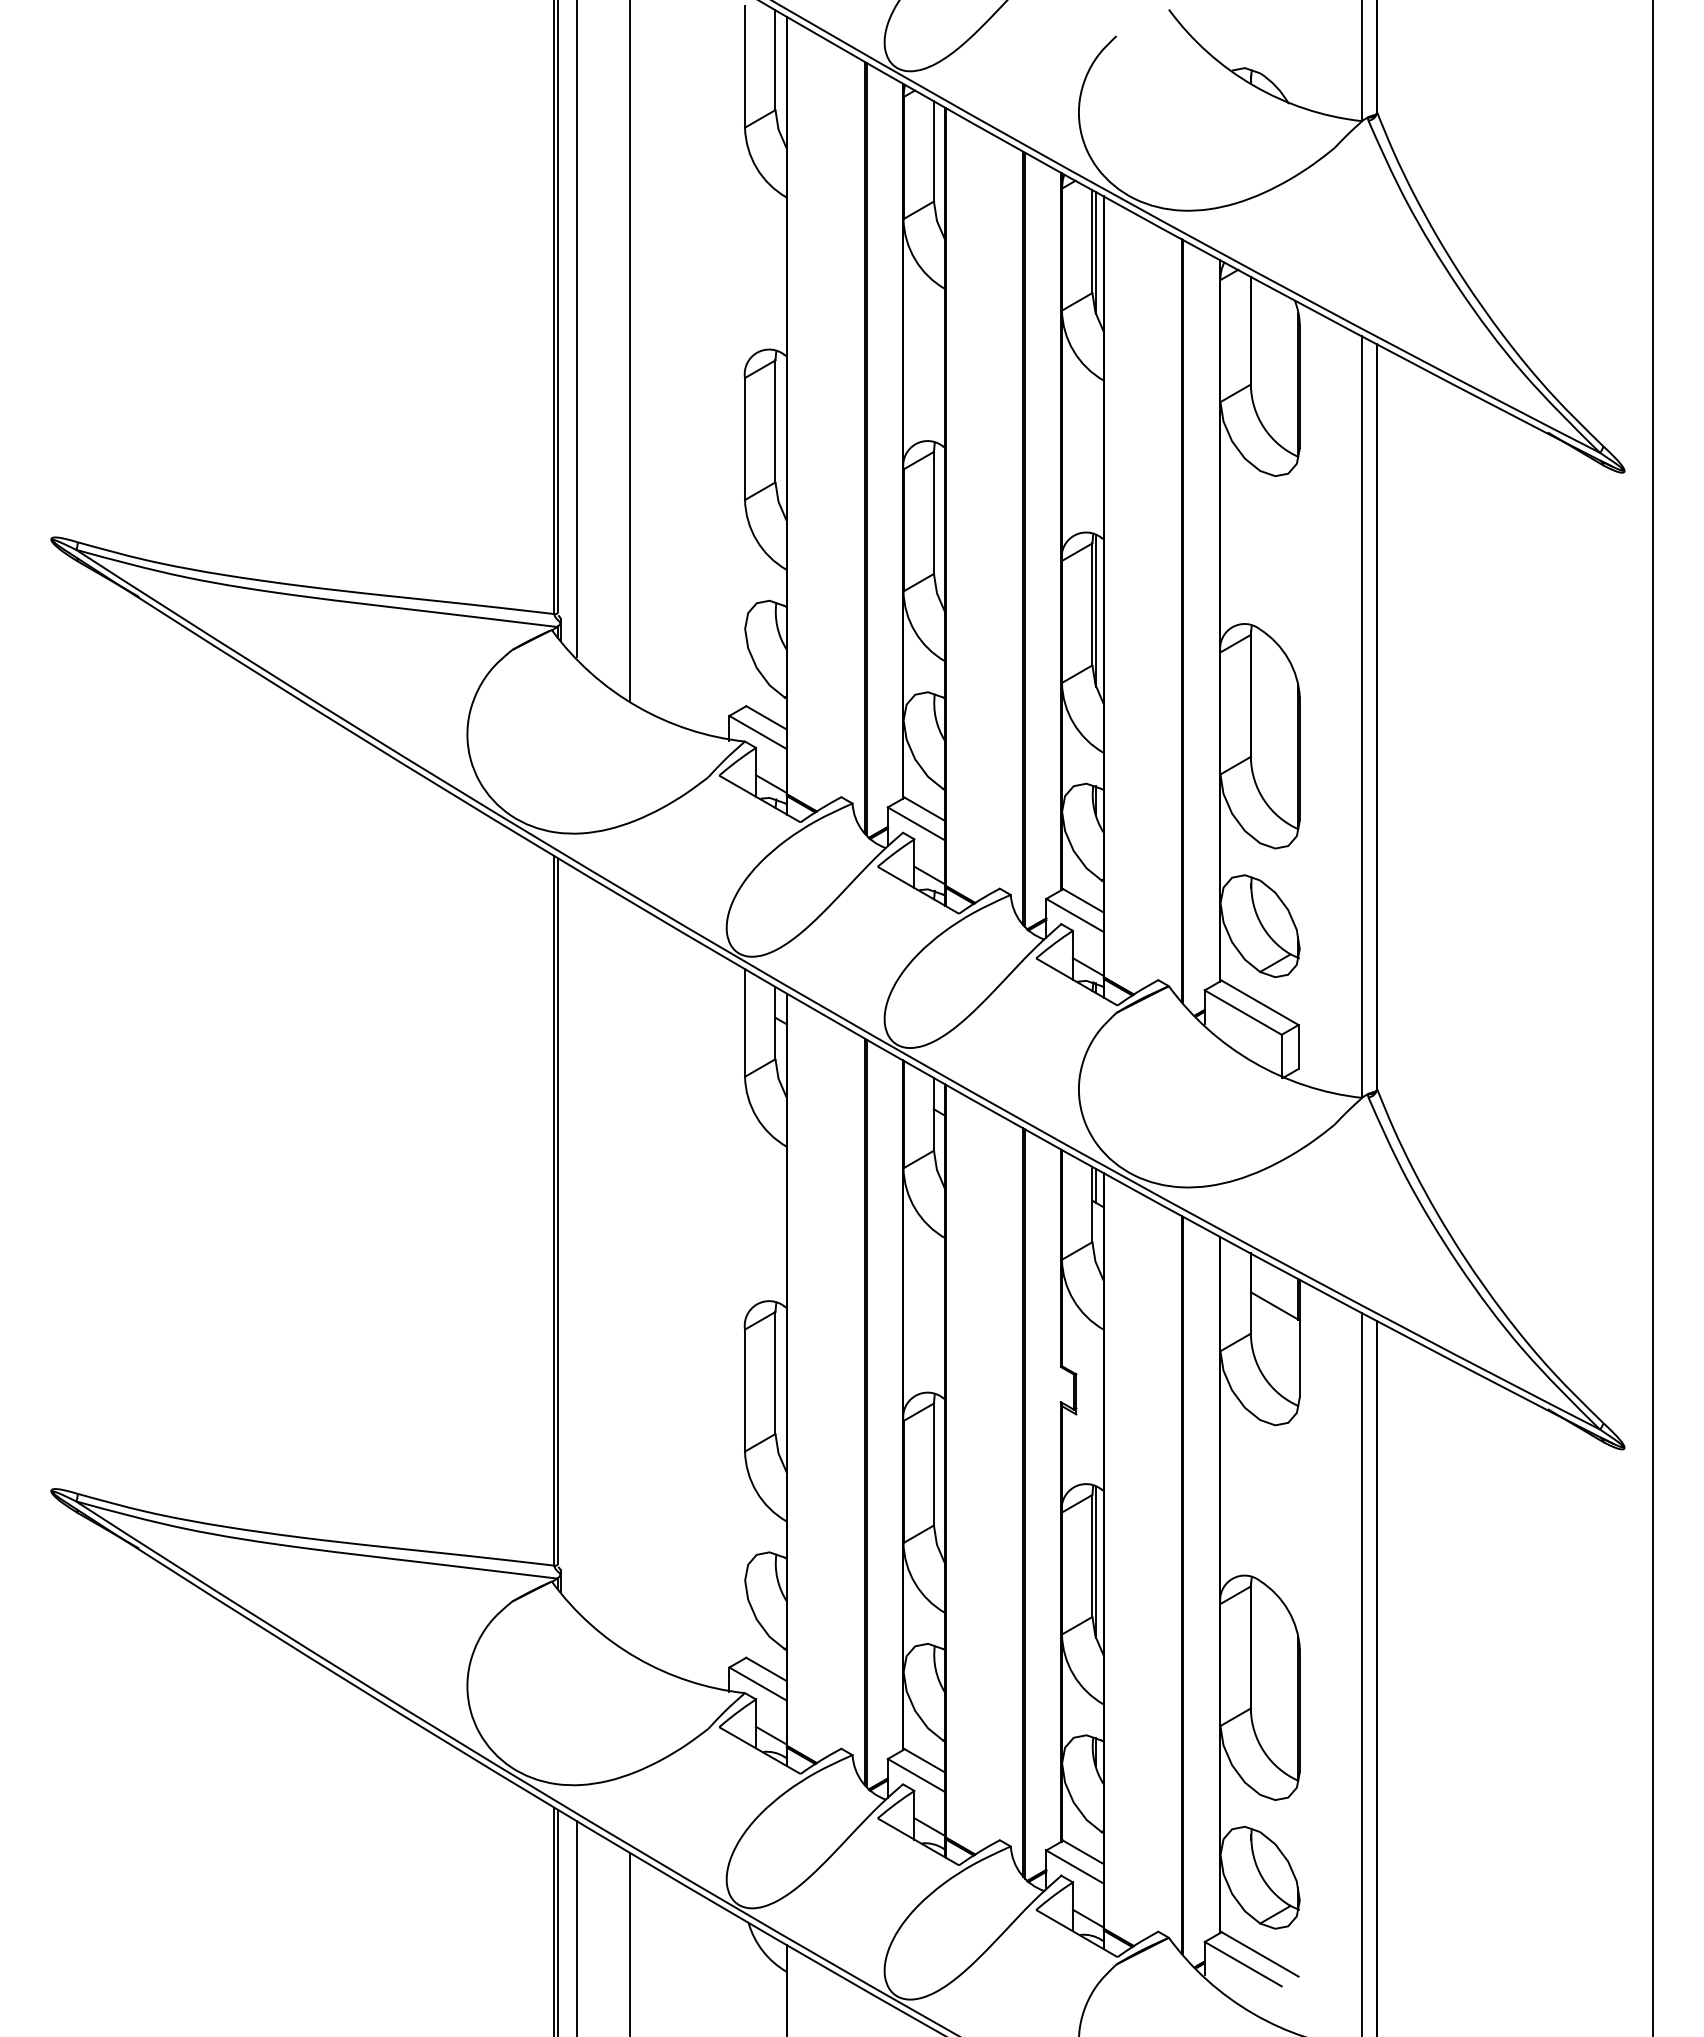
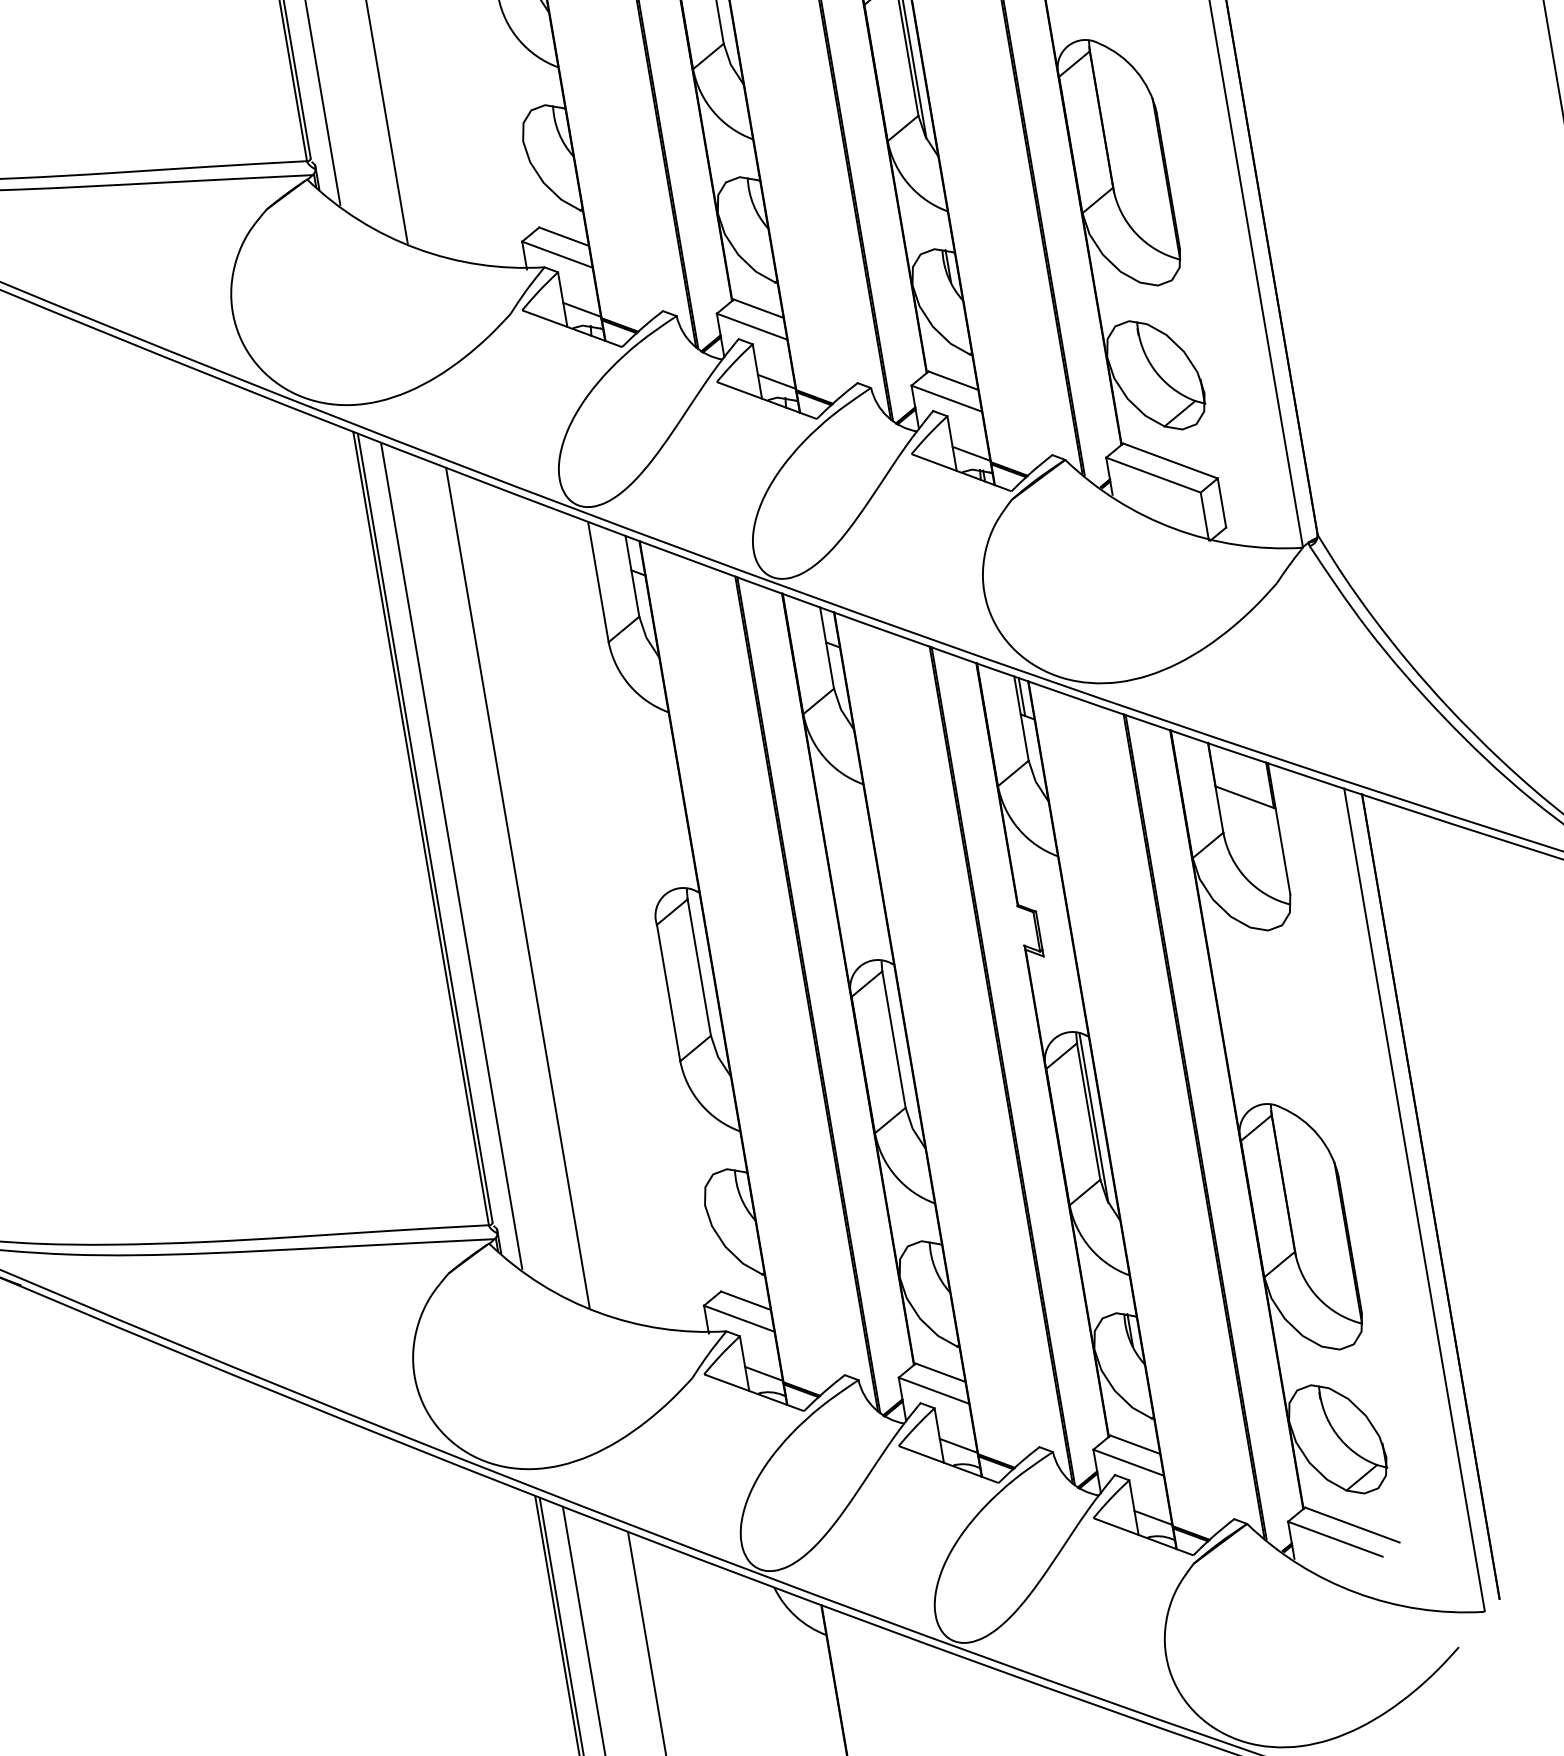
line: (576, 1238) -> (451, 855), added
line: (629, 1276) -> (517, 887), added

